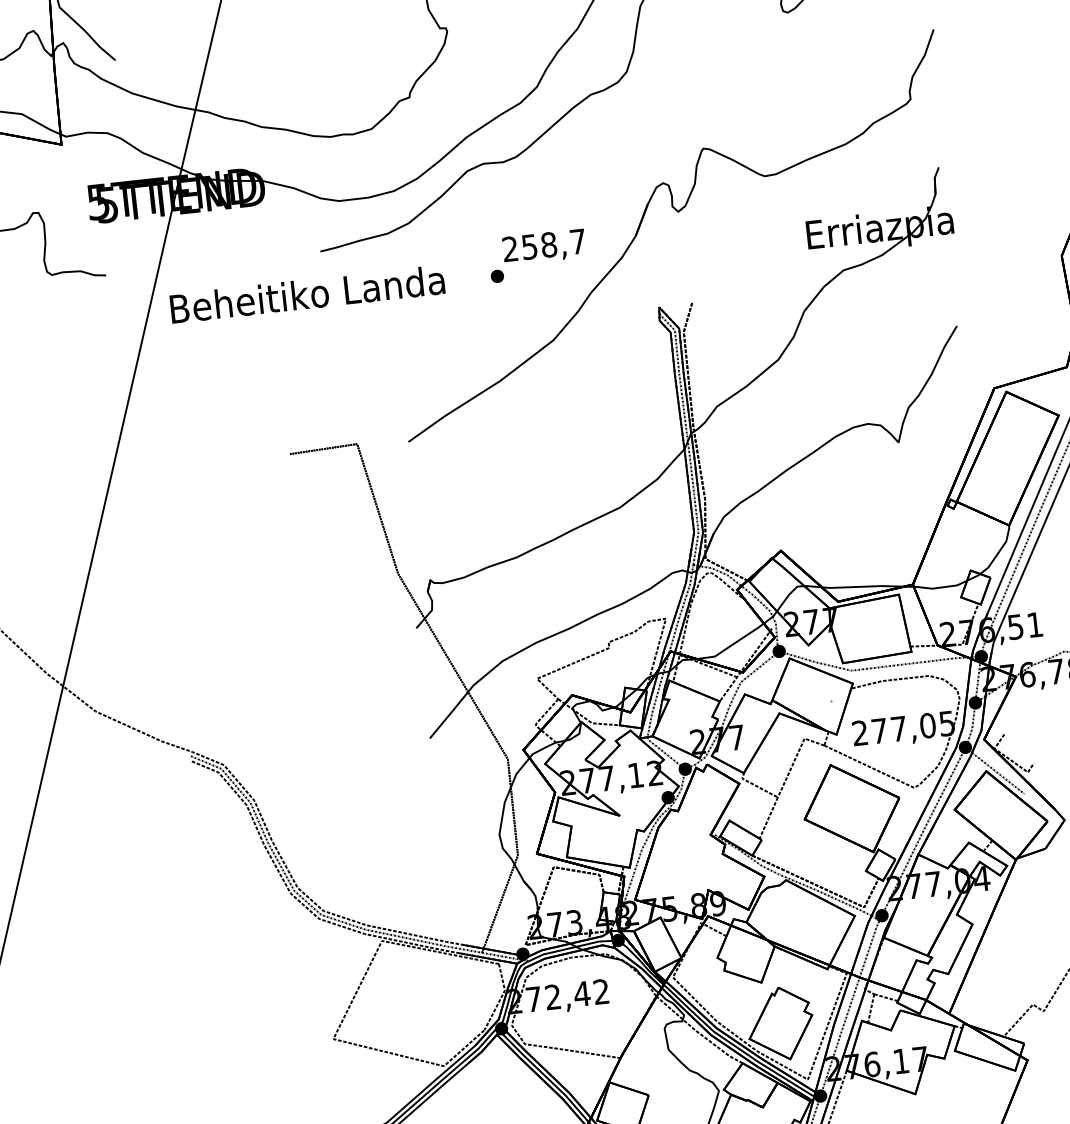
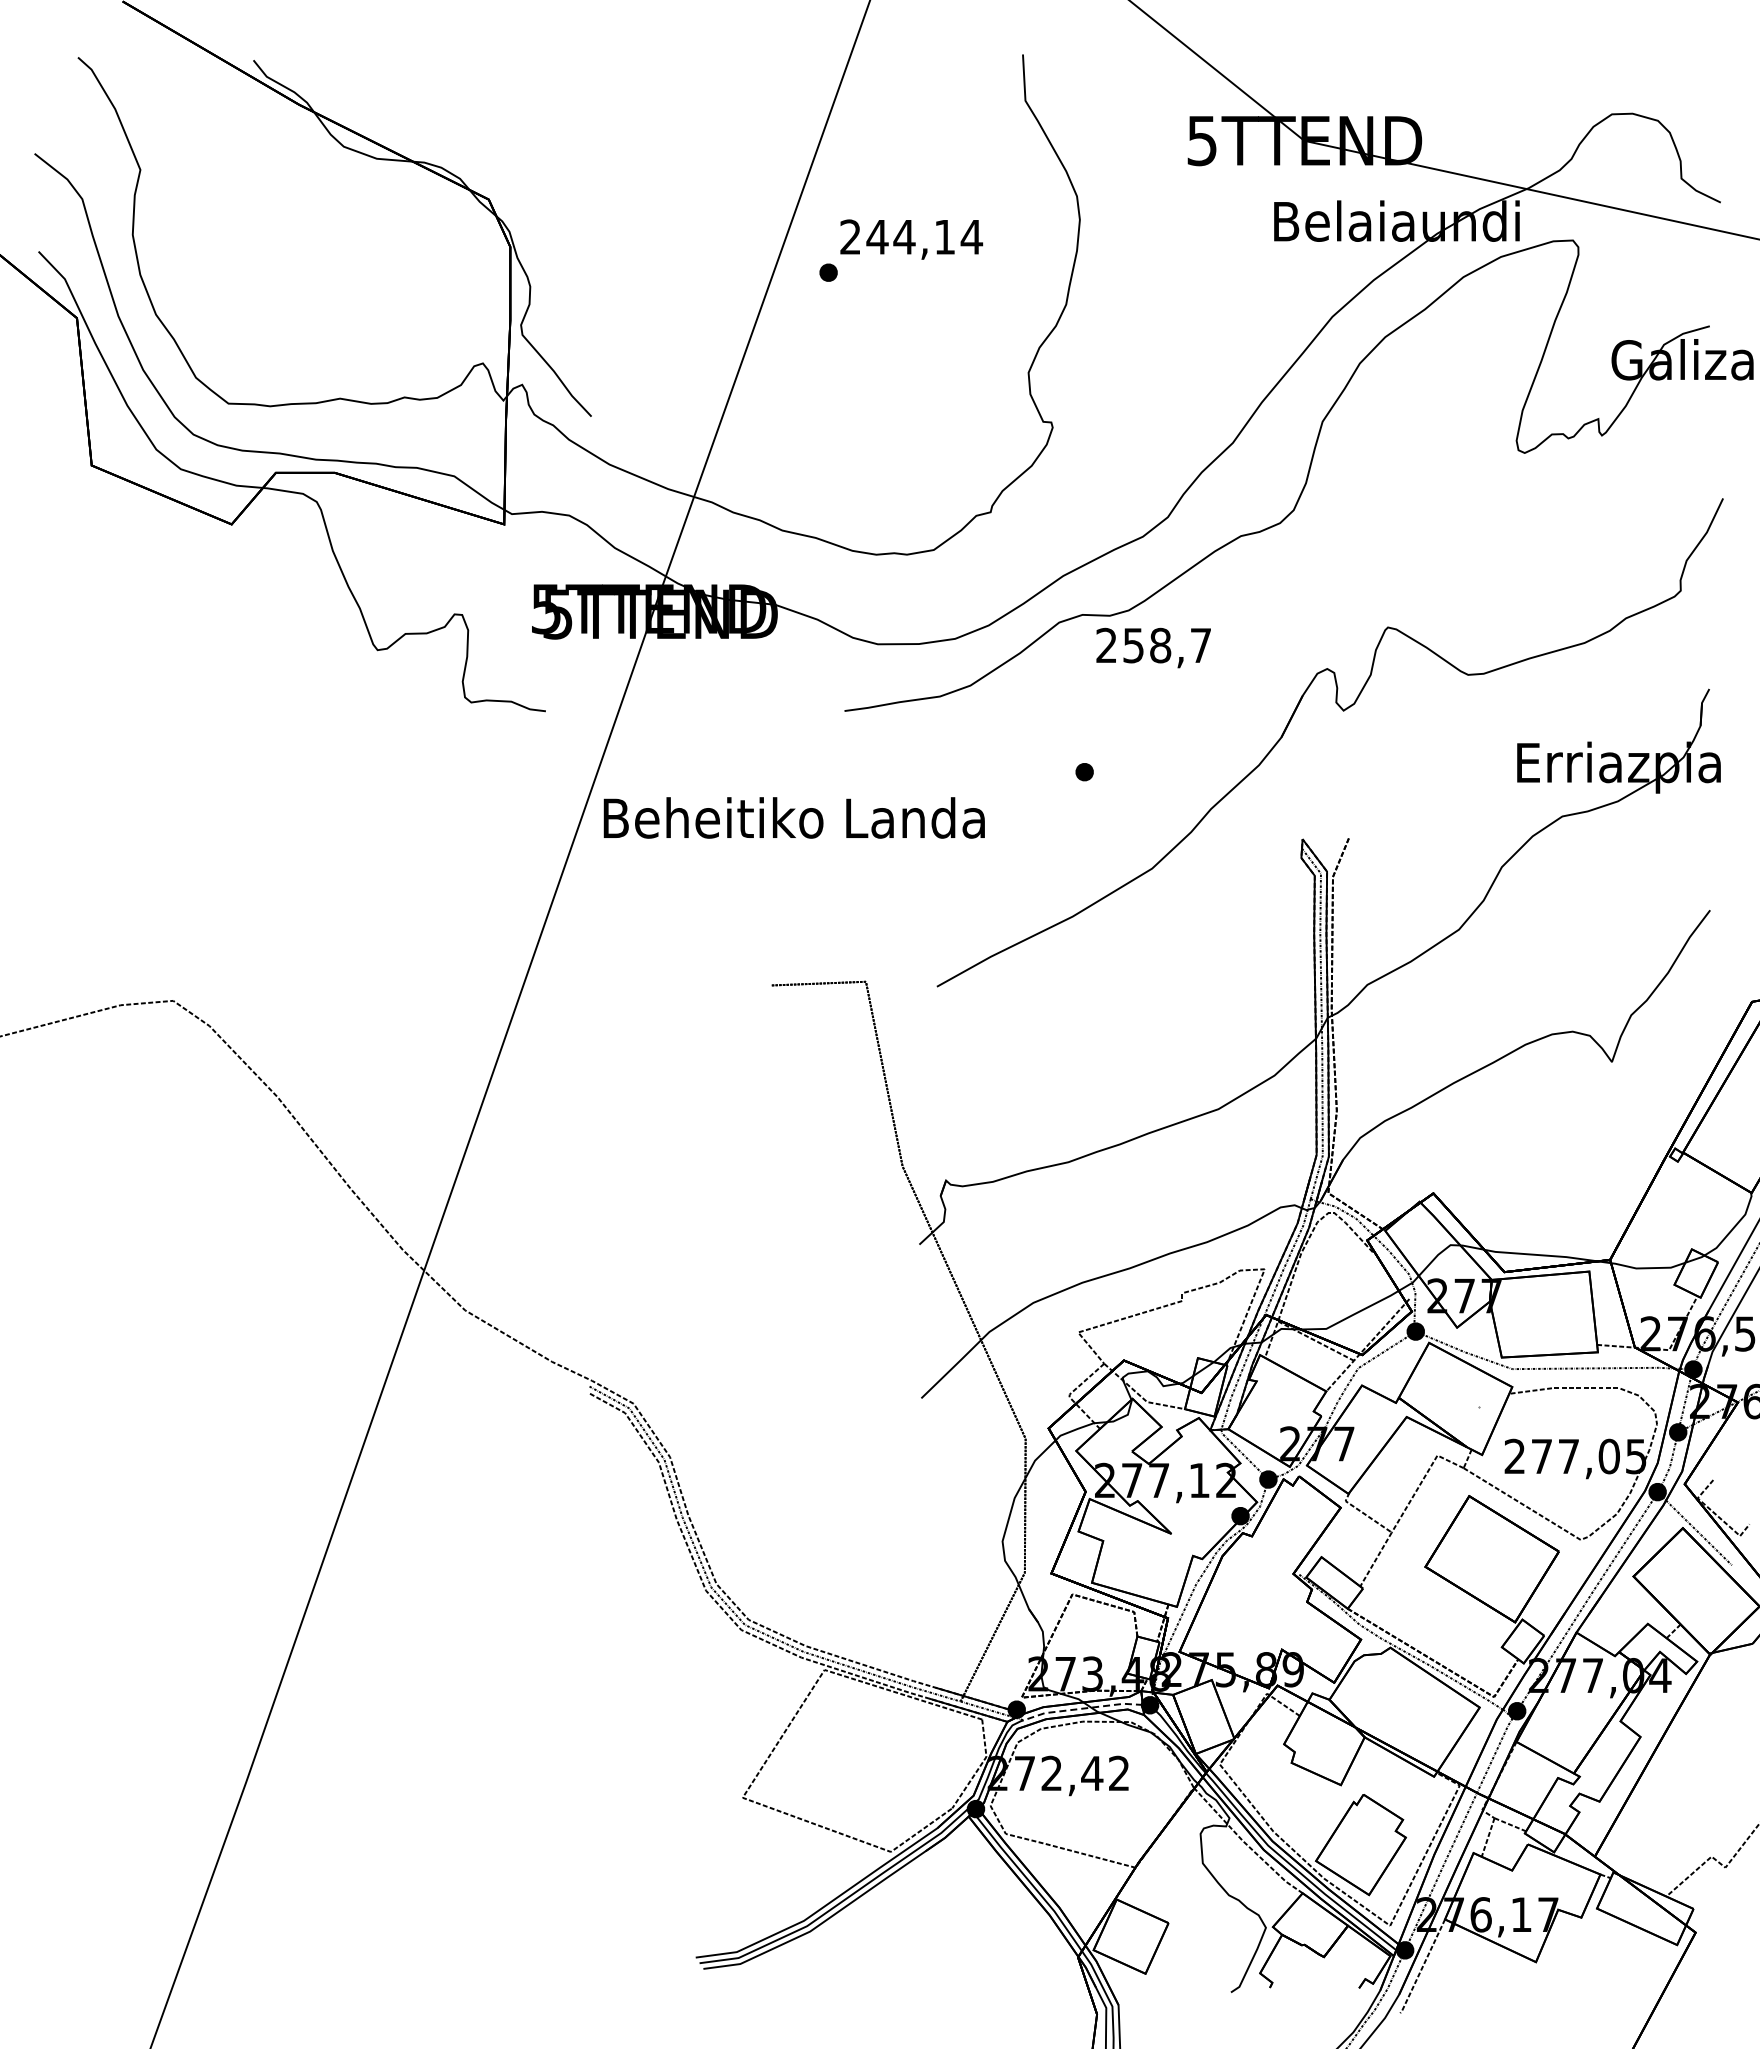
text: (544, 246) -> (1153, 647), moved
text: (306, 294) -> (793, 817), moved
line: (570, 948) -> (1082, 1708), solid -> dashed

